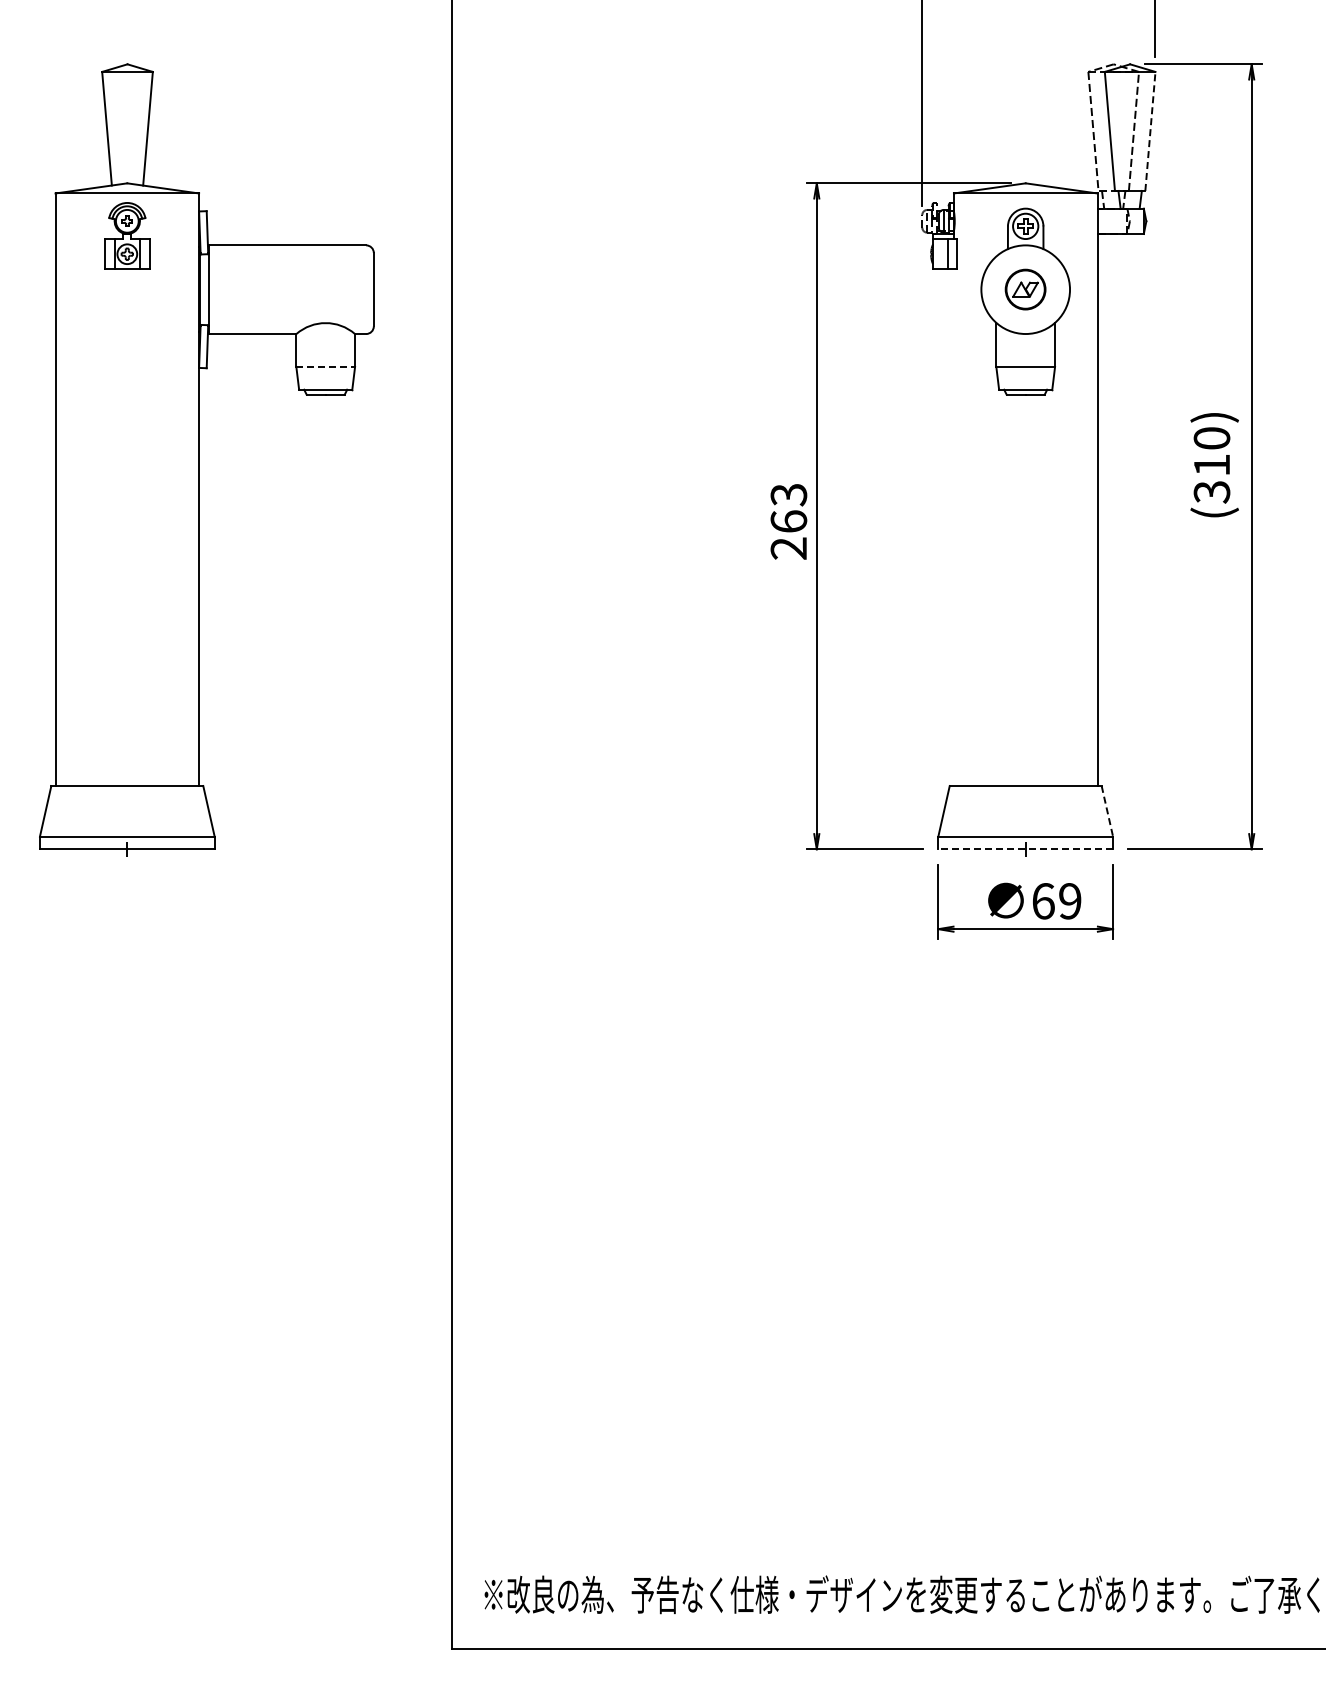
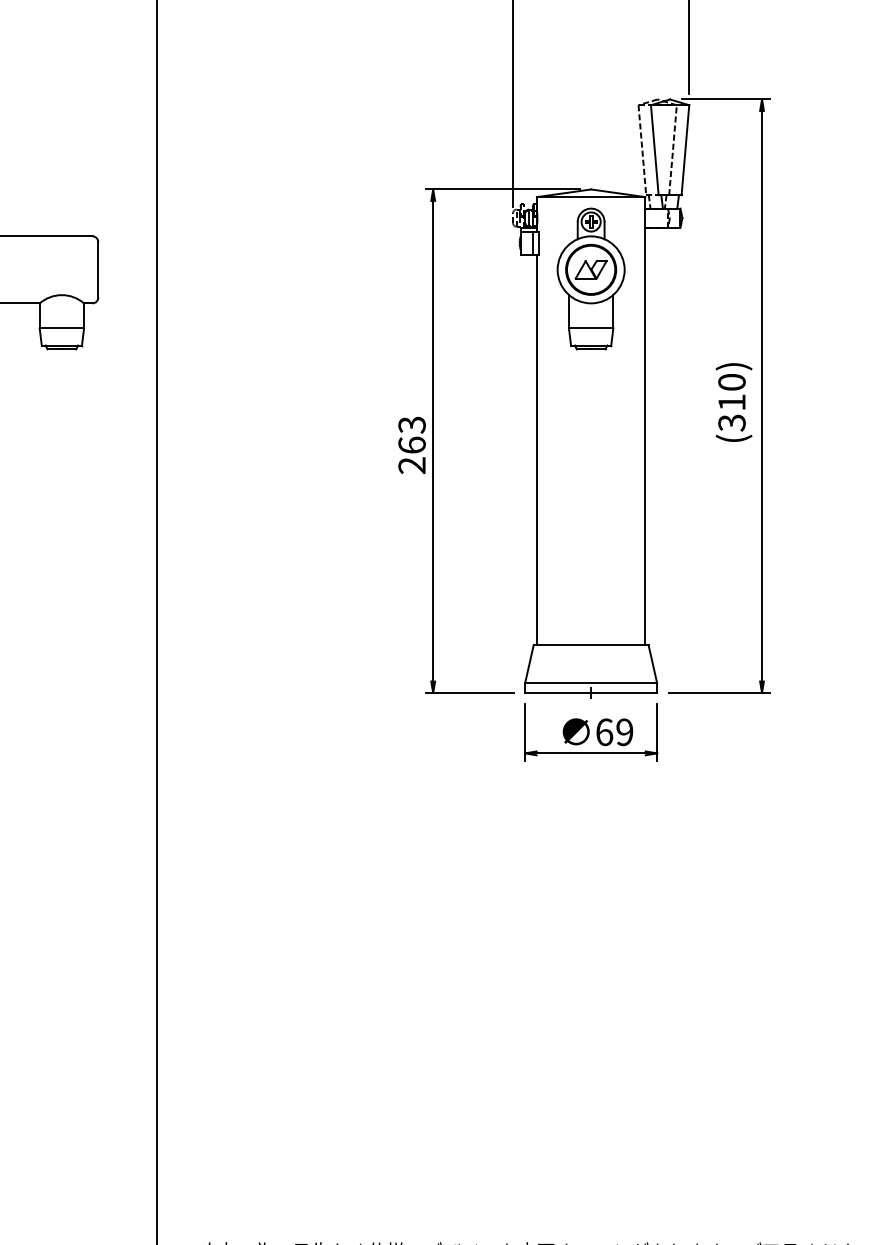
line: (1150, 131) -> (685, 150), dashed -> solid
part: (1025, 289) -> (590, 269), size x1.67
line: (326, 366) -> (62, 327), dashed -> solid
line: (953, 527) -> (536, 449), added
line: (1107, 811) -> (652, 664), dashed -> solid
line: (1025, 849) -> (590, 693), dashed -> solid

